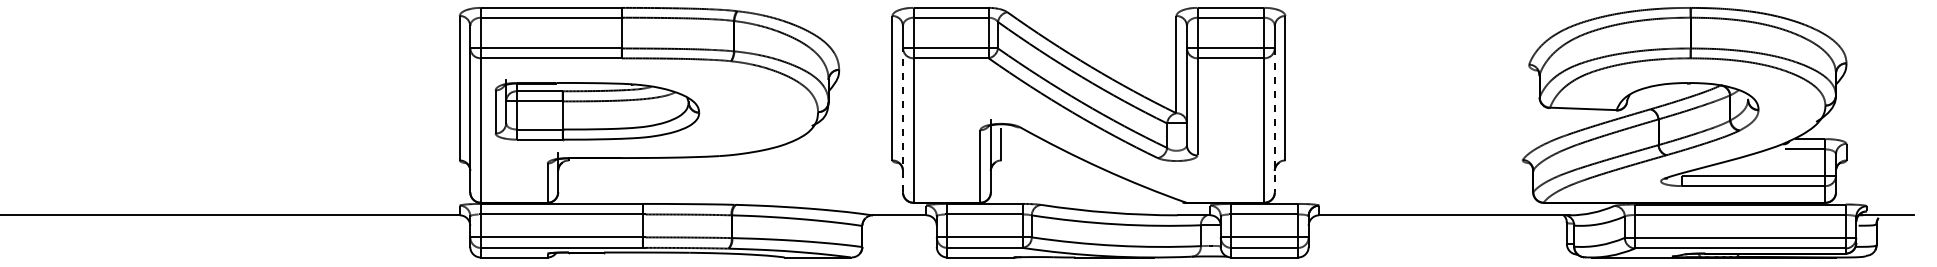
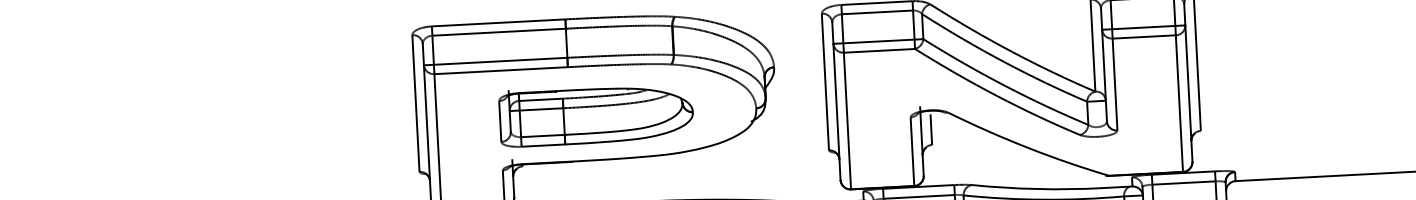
part: (597, 110) -> (596, 115), moved
line: (902, 120) -> (836, 112), dashed -> solid
line: (1274, 120) -> (1188, 93), dashed -> solid

